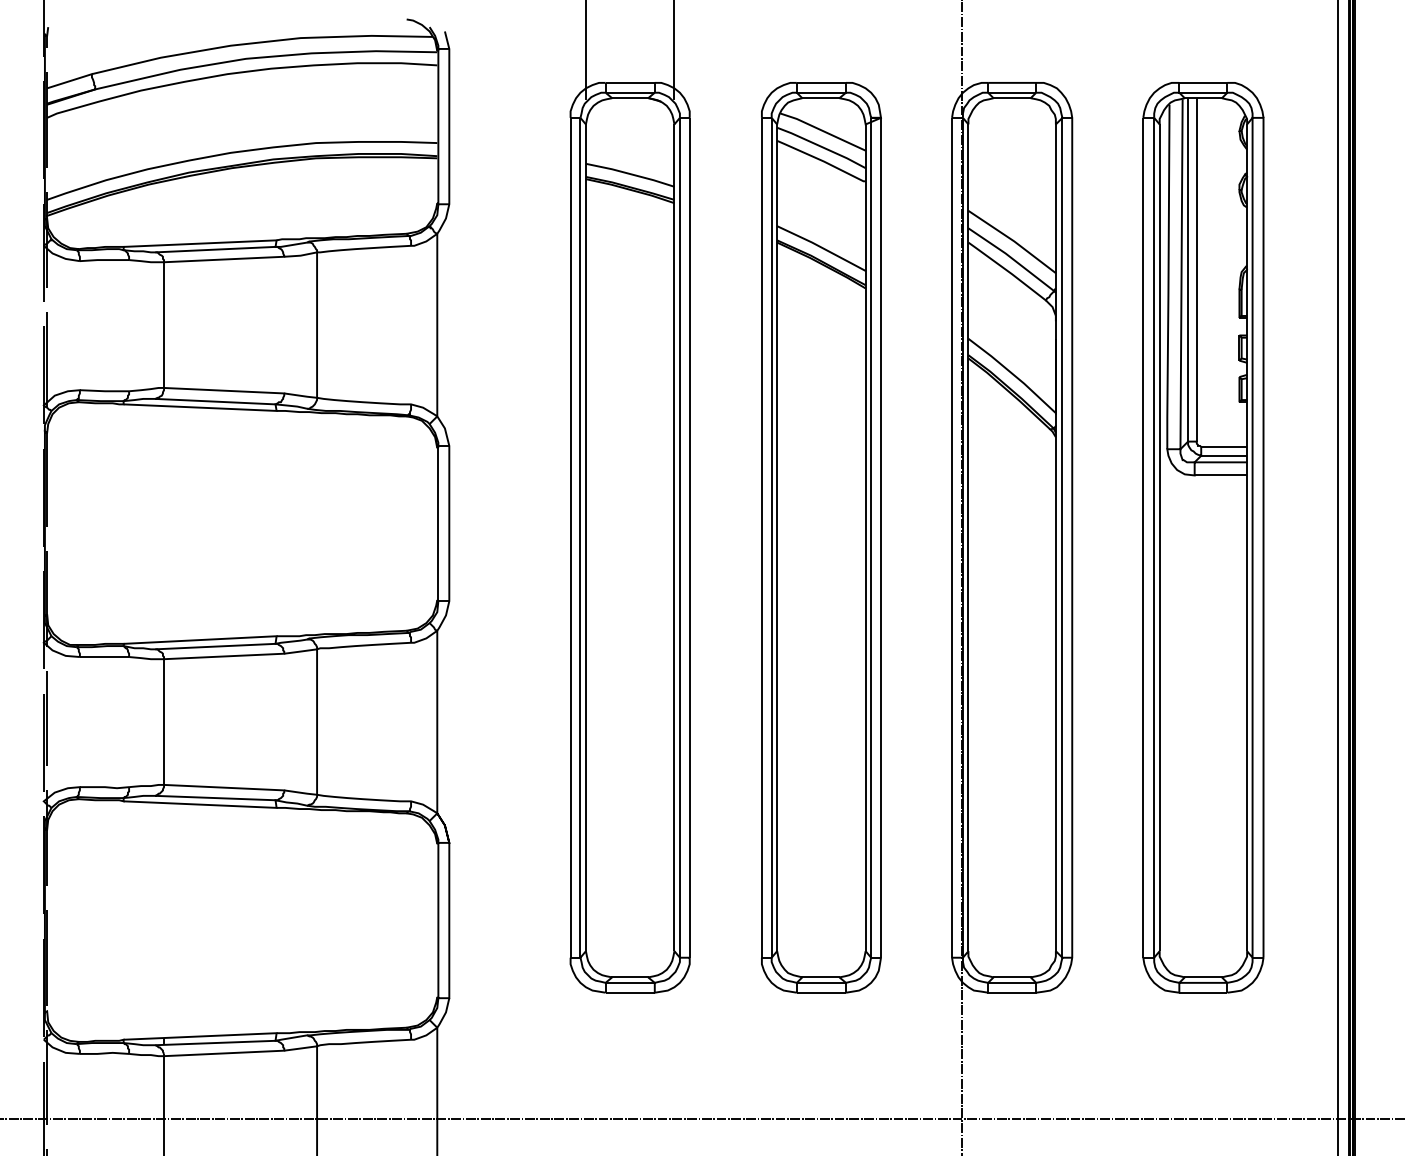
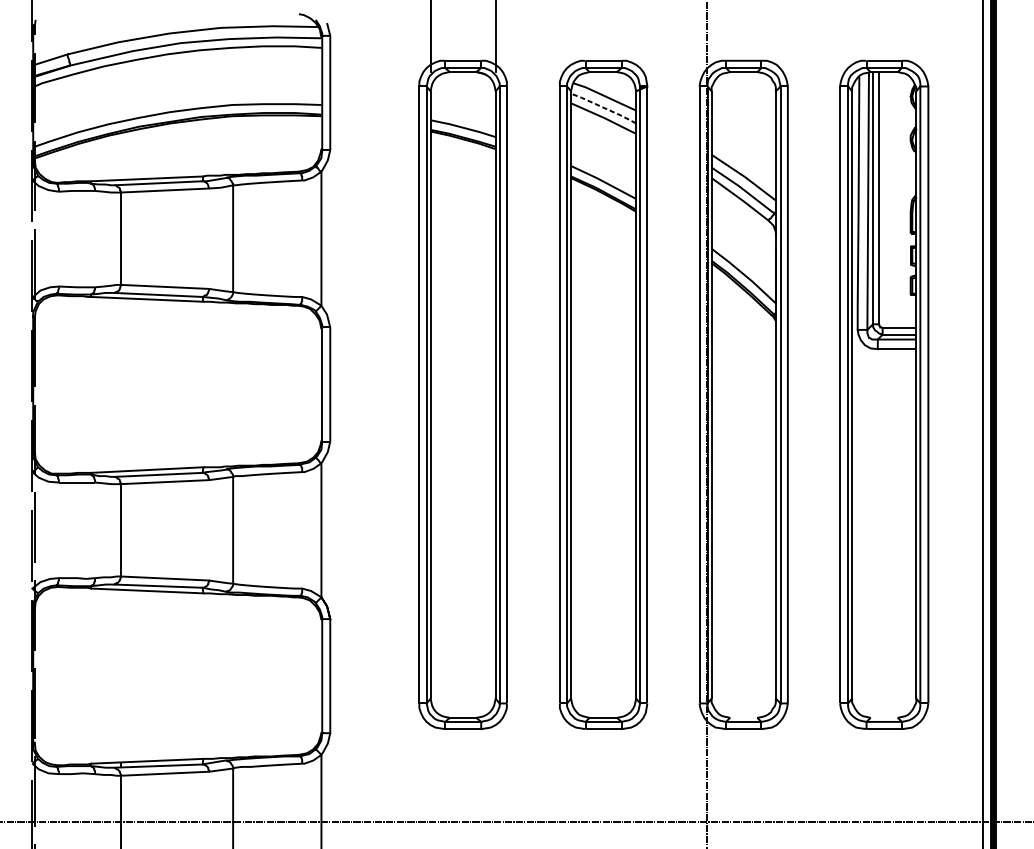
line: (821, 146) -> (603, 107), solid -> dashed
line: (1011, 977) -> (743, 717), removed
line: (1202, 977) -> (883, 717), removed

